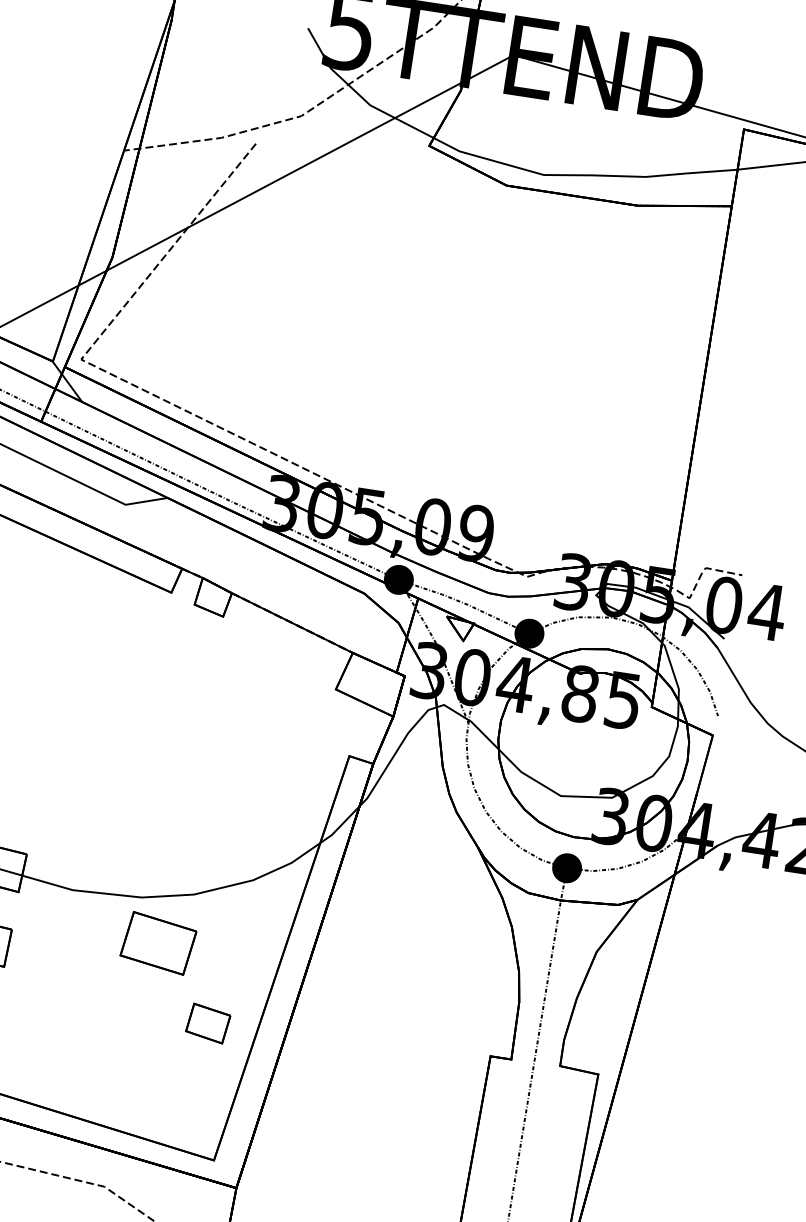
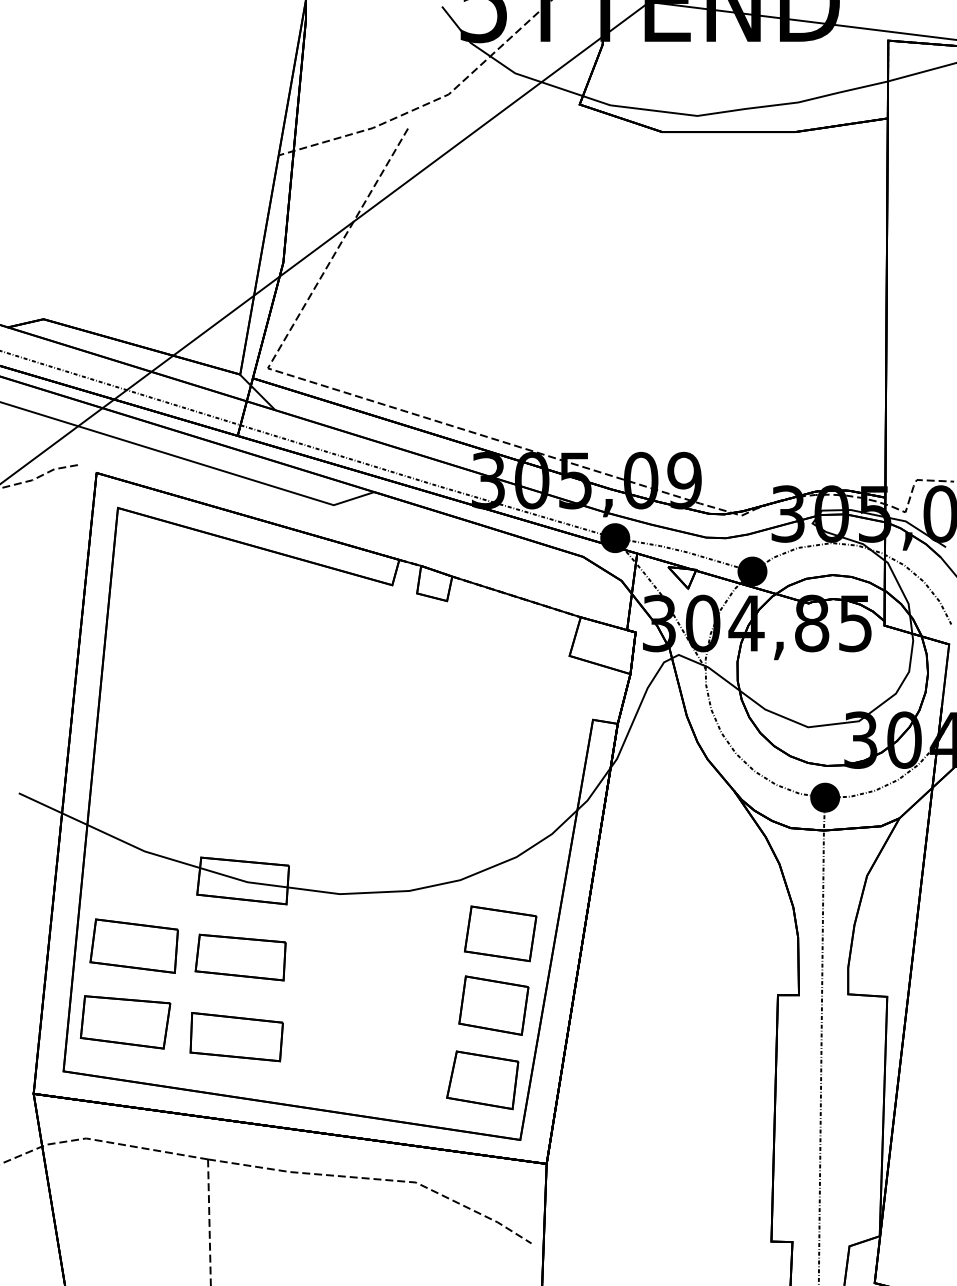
part: (158, 943) -> (500, 933), moved
part: (207, 1023) -> (493, 1005), size x1.67
part: (185, 1095) -> (482, 1080), added

